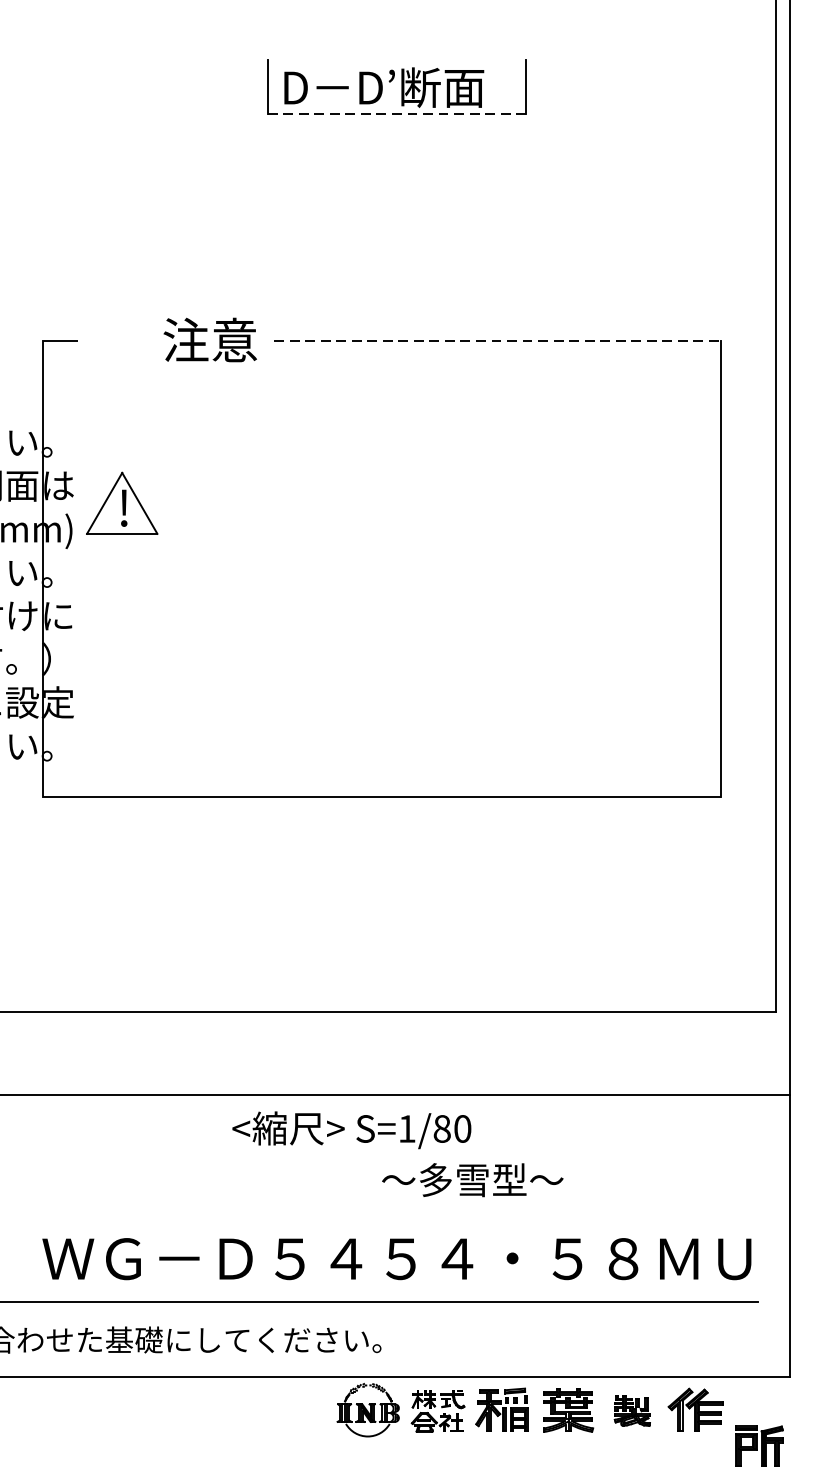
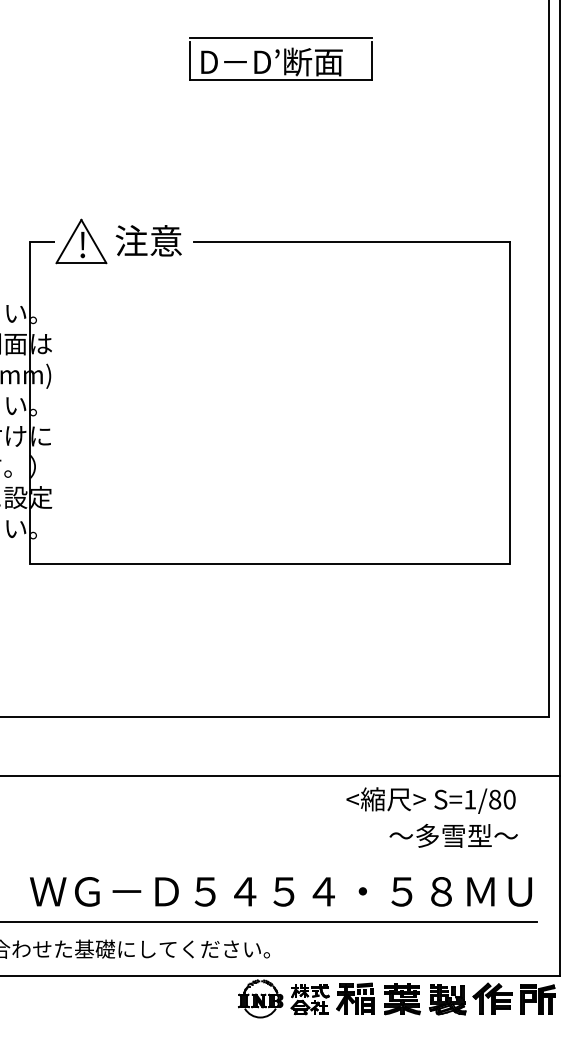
line: (396, 54) -> (280, 38), added
line: (397, 113) -> (281, 80), dashed -> solid
line: (497, 340) -> (352, 241), dashed -> solid
part: (122, 503) -> (81, 241), moved
text: (351, 1130) -> (430, 800), moved
text: (472, 1179) -> (453, 835), moved
part: (631, 1411) -> (447, 999), size x1.43
part: (759, 1446) -> (537, 999), moved

